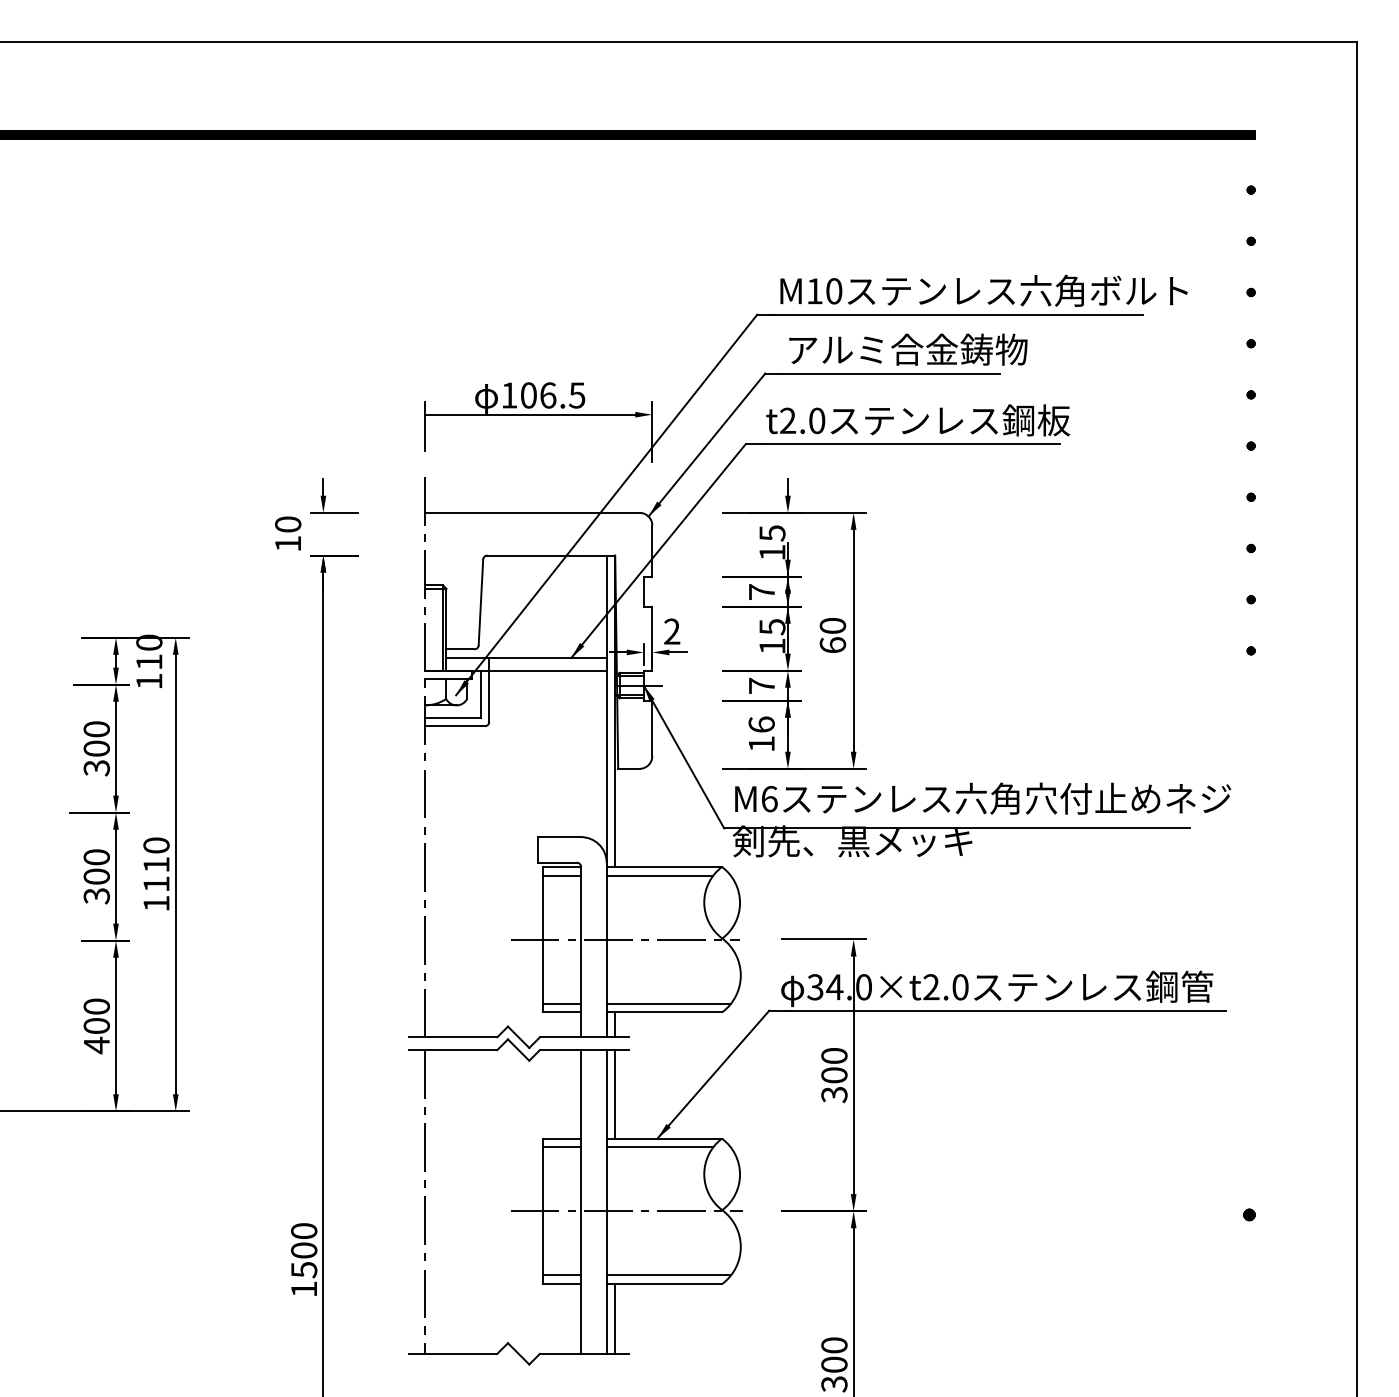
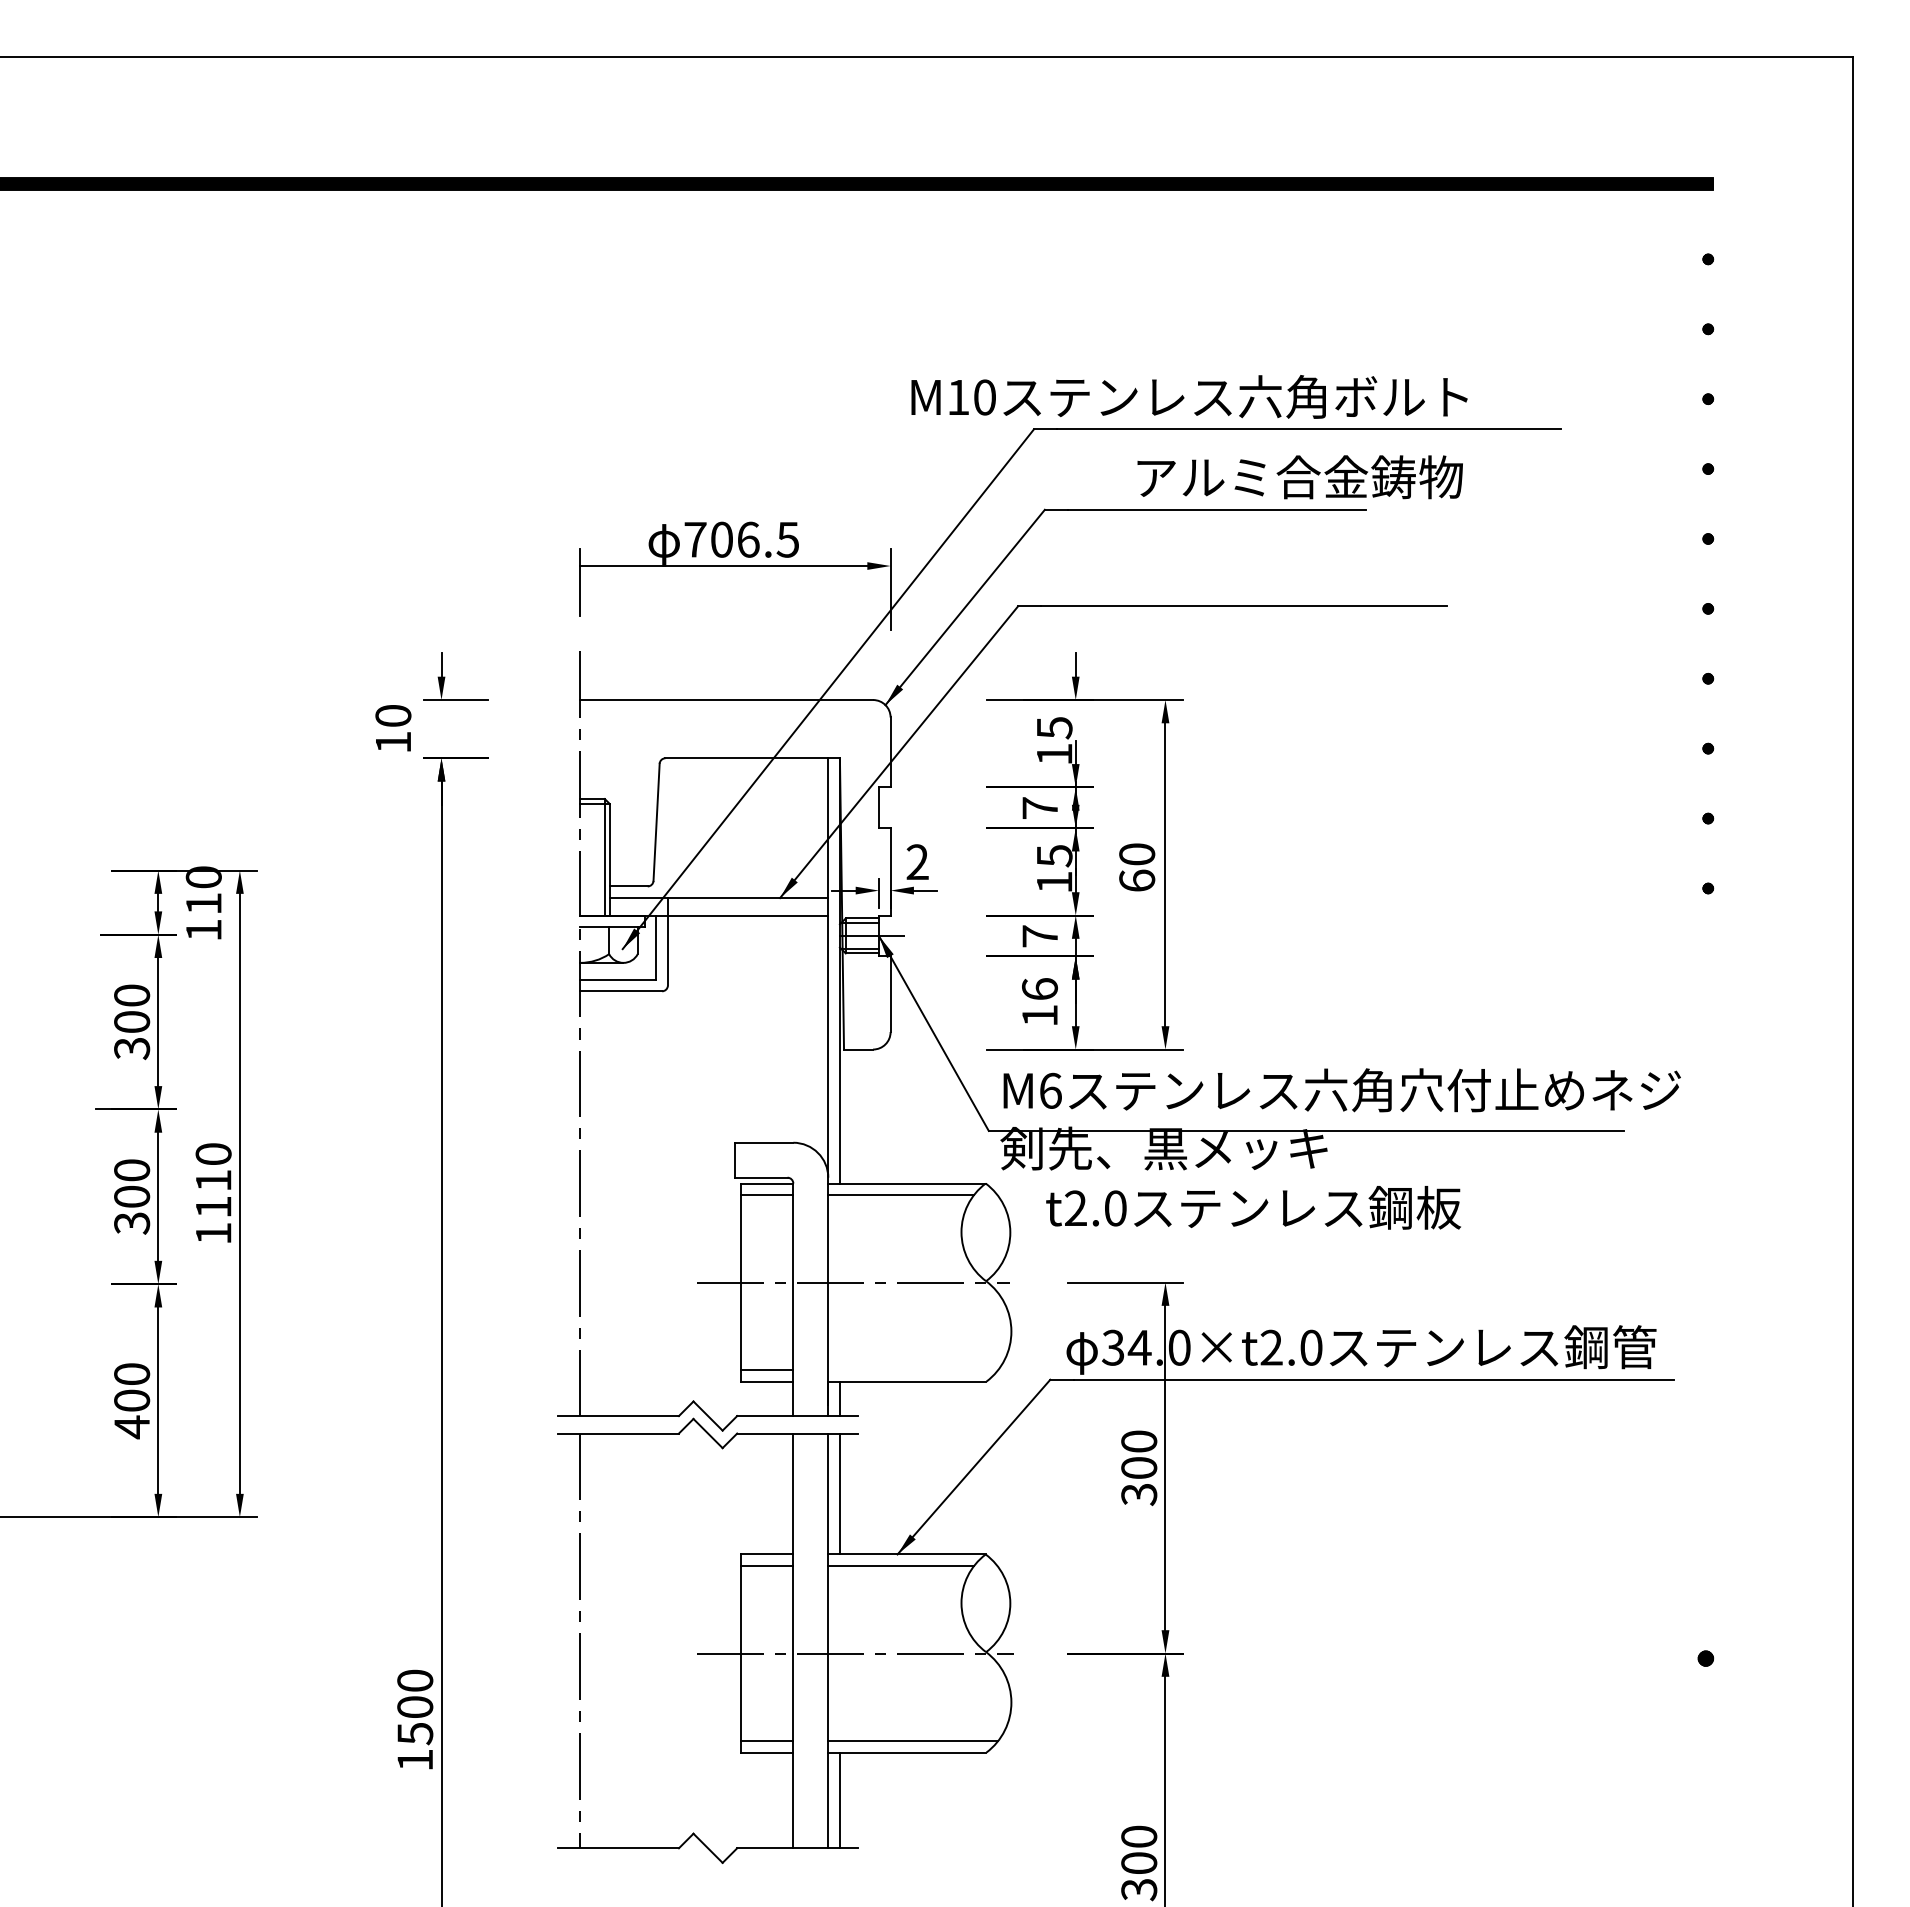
text: (984, 290) -> (1189, 396), moved
text: (907, 349) -> (1299, 477), moved
text: (509, 395) -> (695, 539), 106.5 -> 706.5
text: (918, 420) -> (1253, 1207), moved
line: (669, 1003) -> (913, 1369), removed

